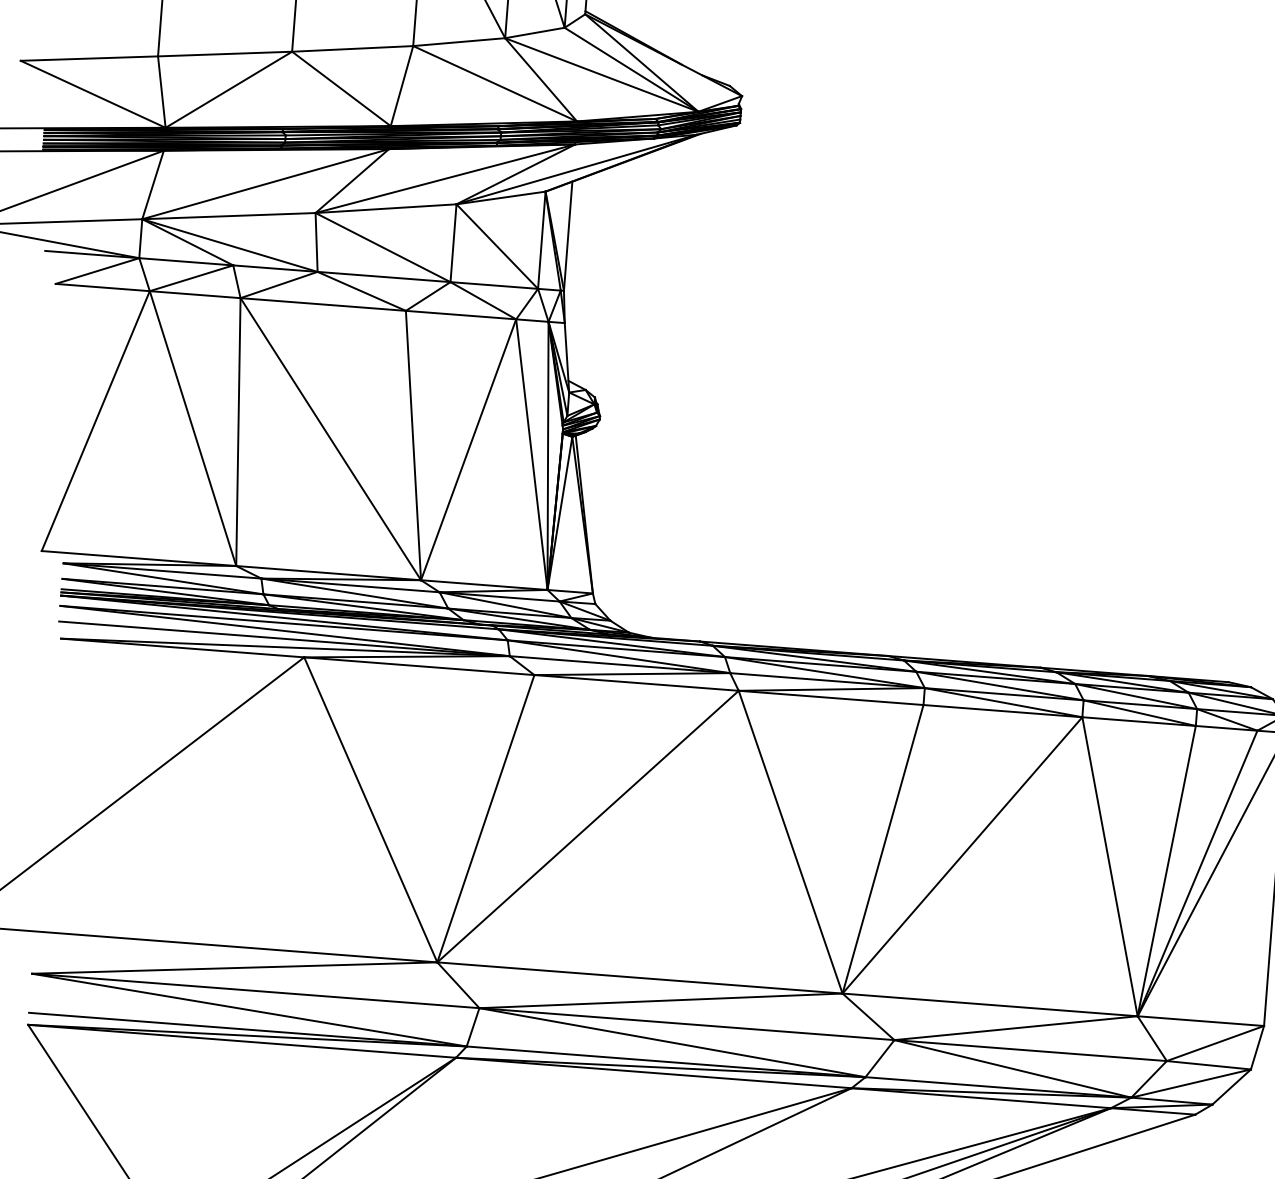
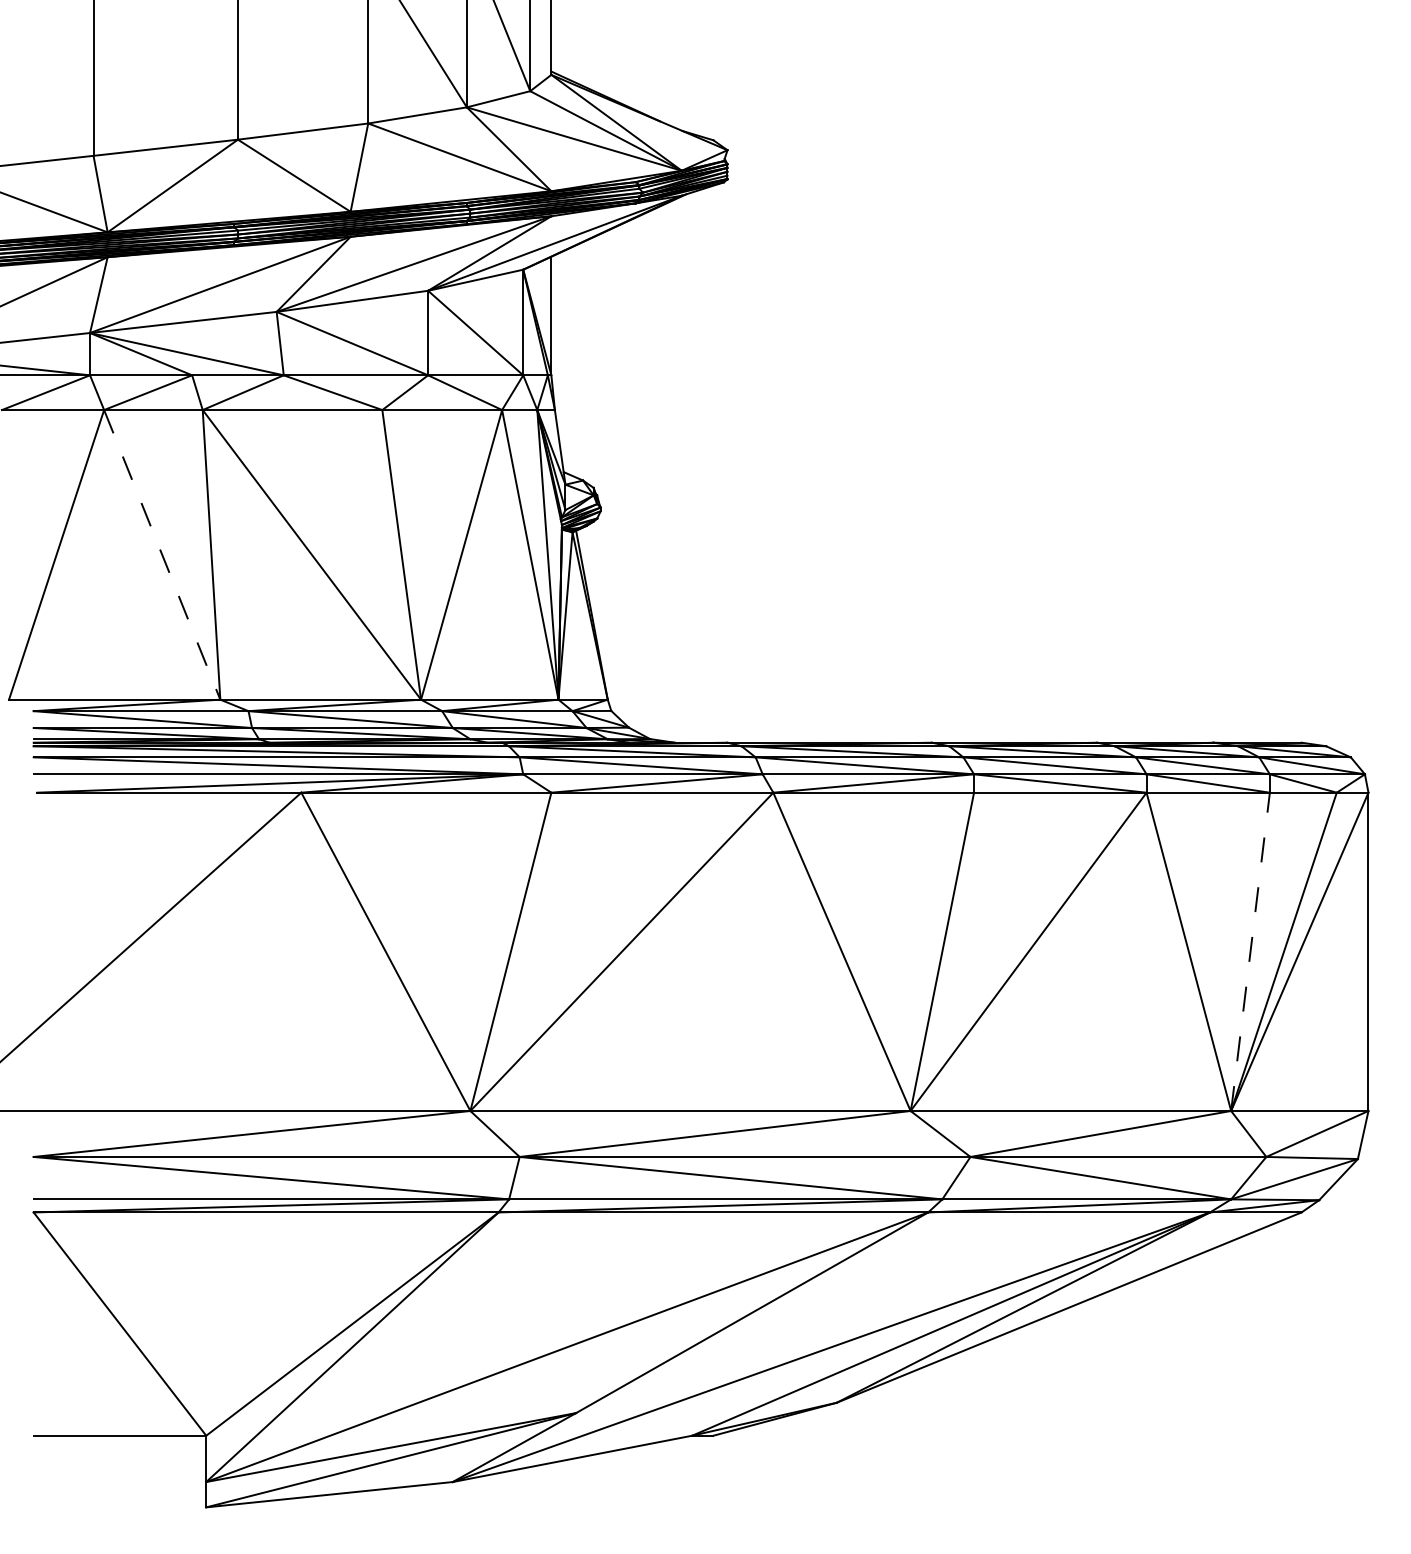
line: (193, 429) -> (162, 555), solid -> dashed
line: (1166, 870) -> (1250, 951), solid -> dashed

